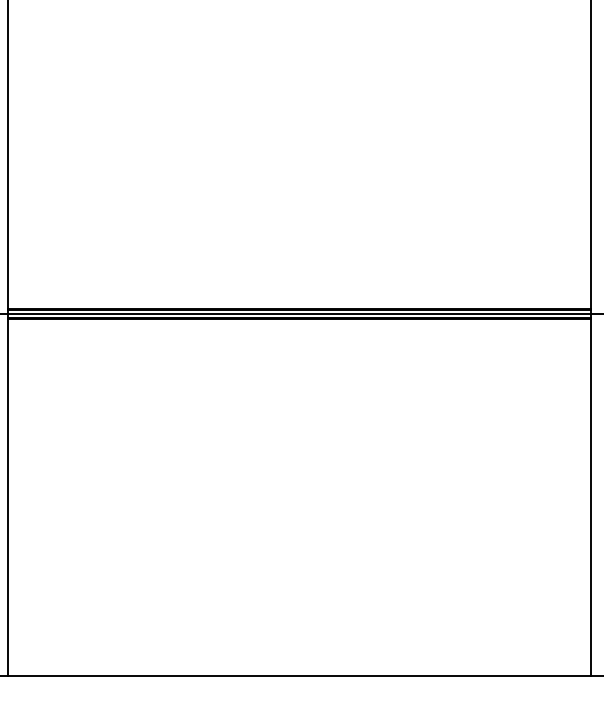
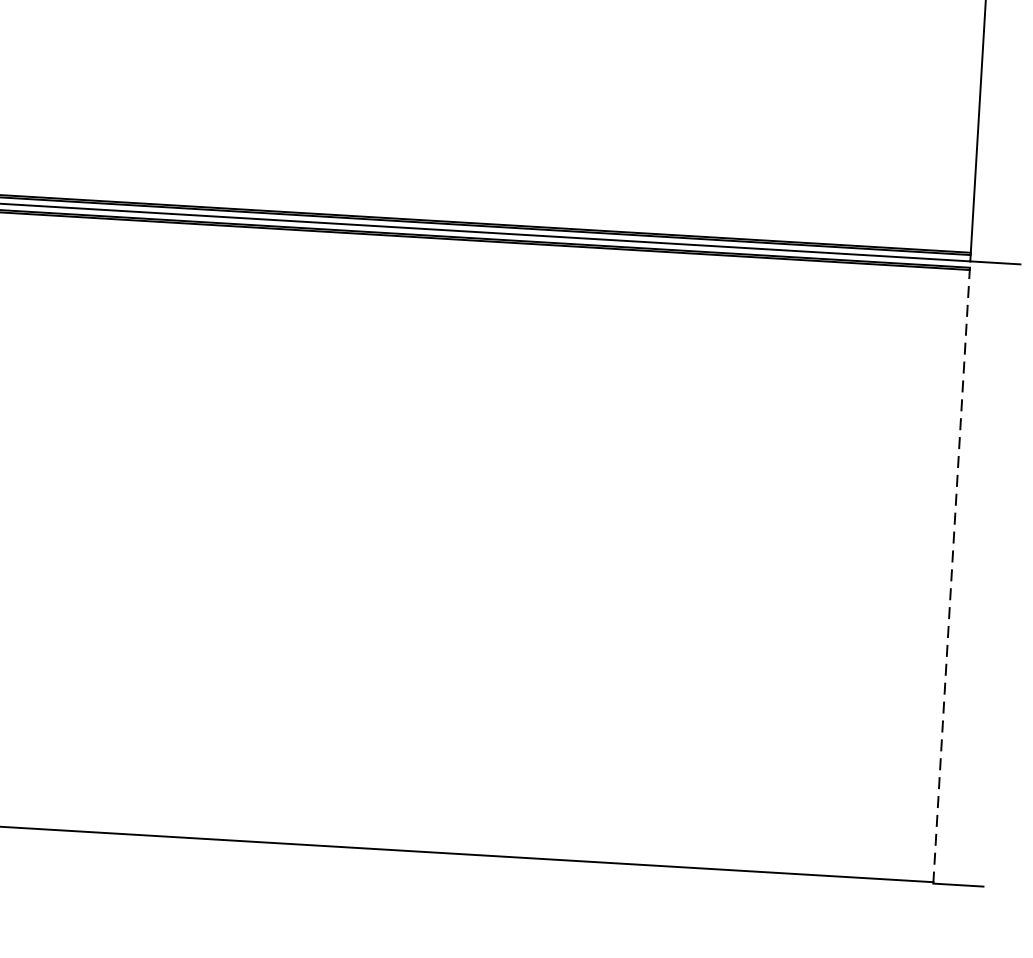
line: (590, 494) -> (951, 571), solid -> dashed

